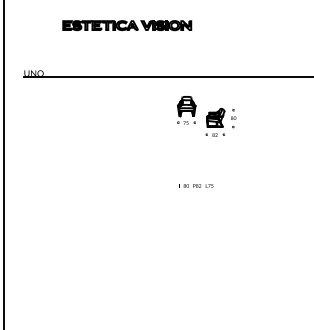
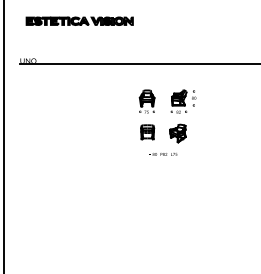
part: (126, 24) -> (79, 20), moved
part: (185, 110) -> (146, 101), moved
part: (177, 159) -> (147, 132), added
part: (213, 160) -> (177, 133), added

